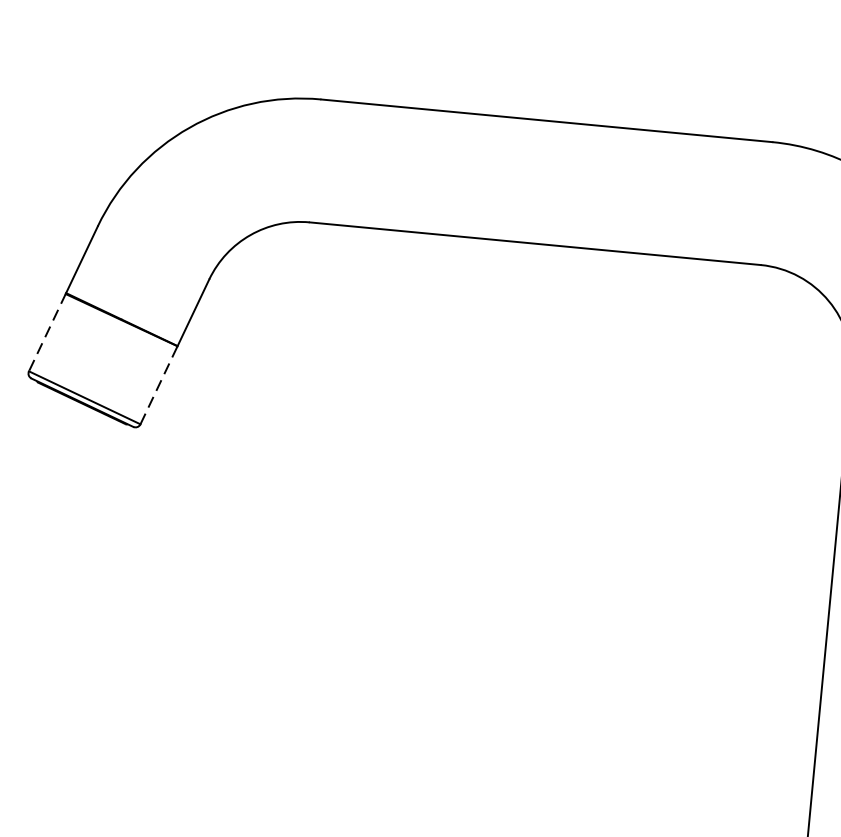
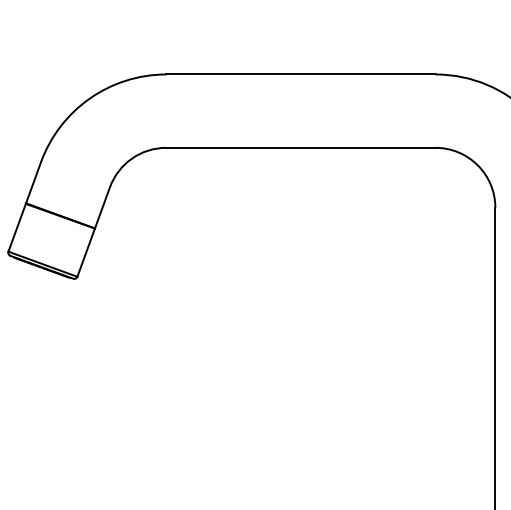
line: (47, 332) -> (17, 227), dashed -> solid
line: (159, 385) -> (86, 252), dashed -> solid

